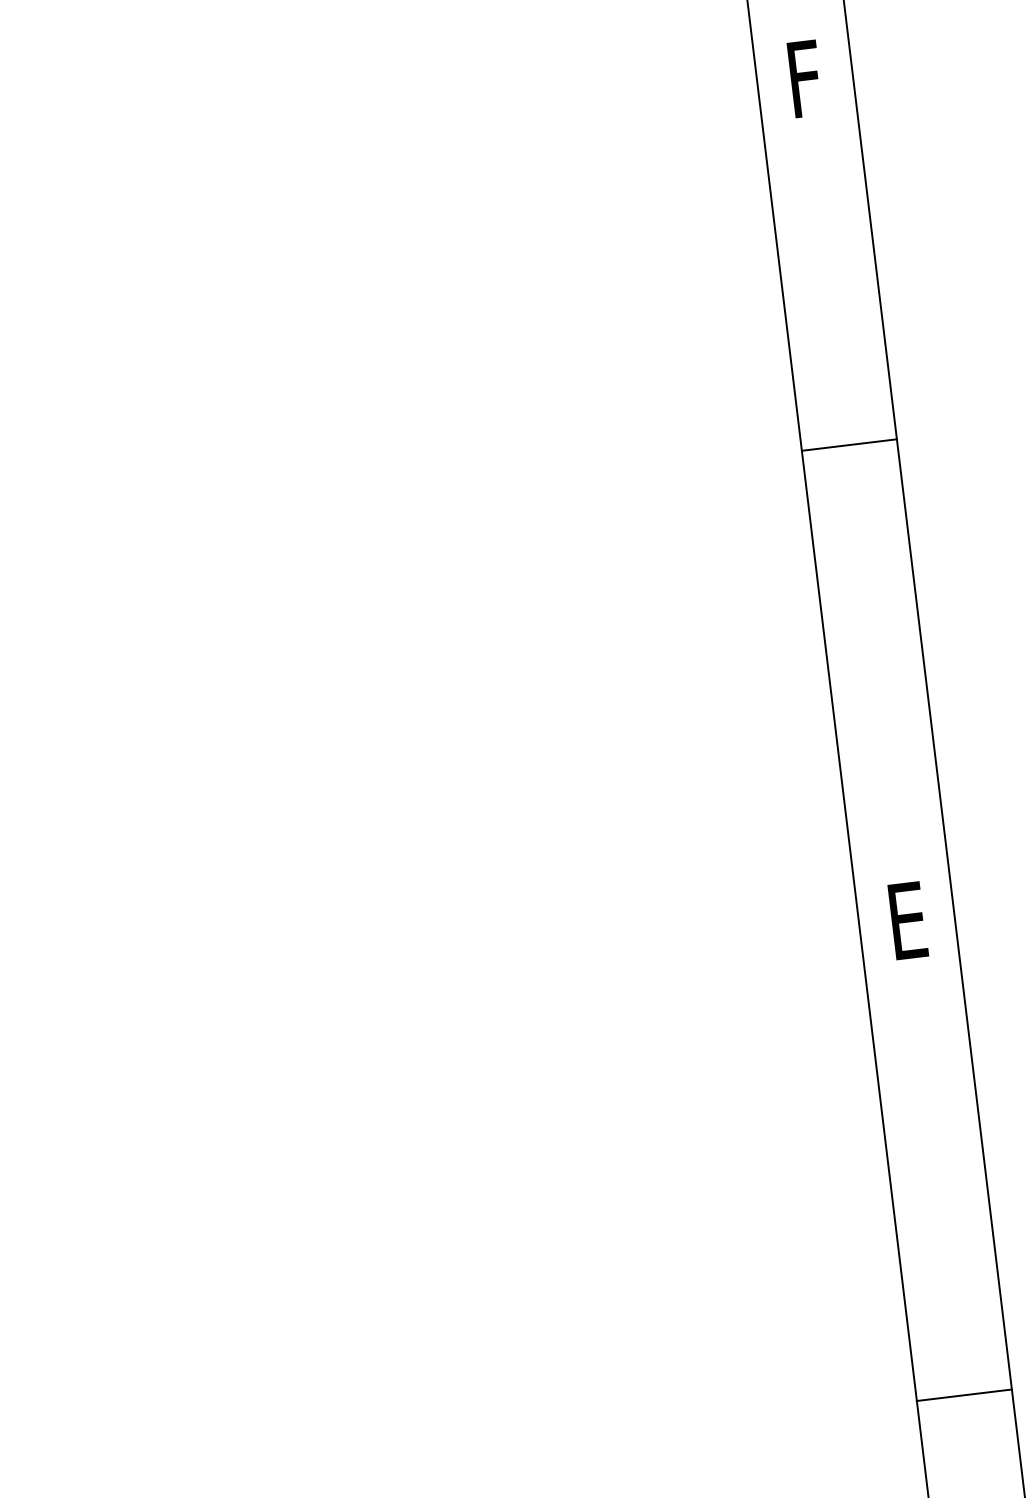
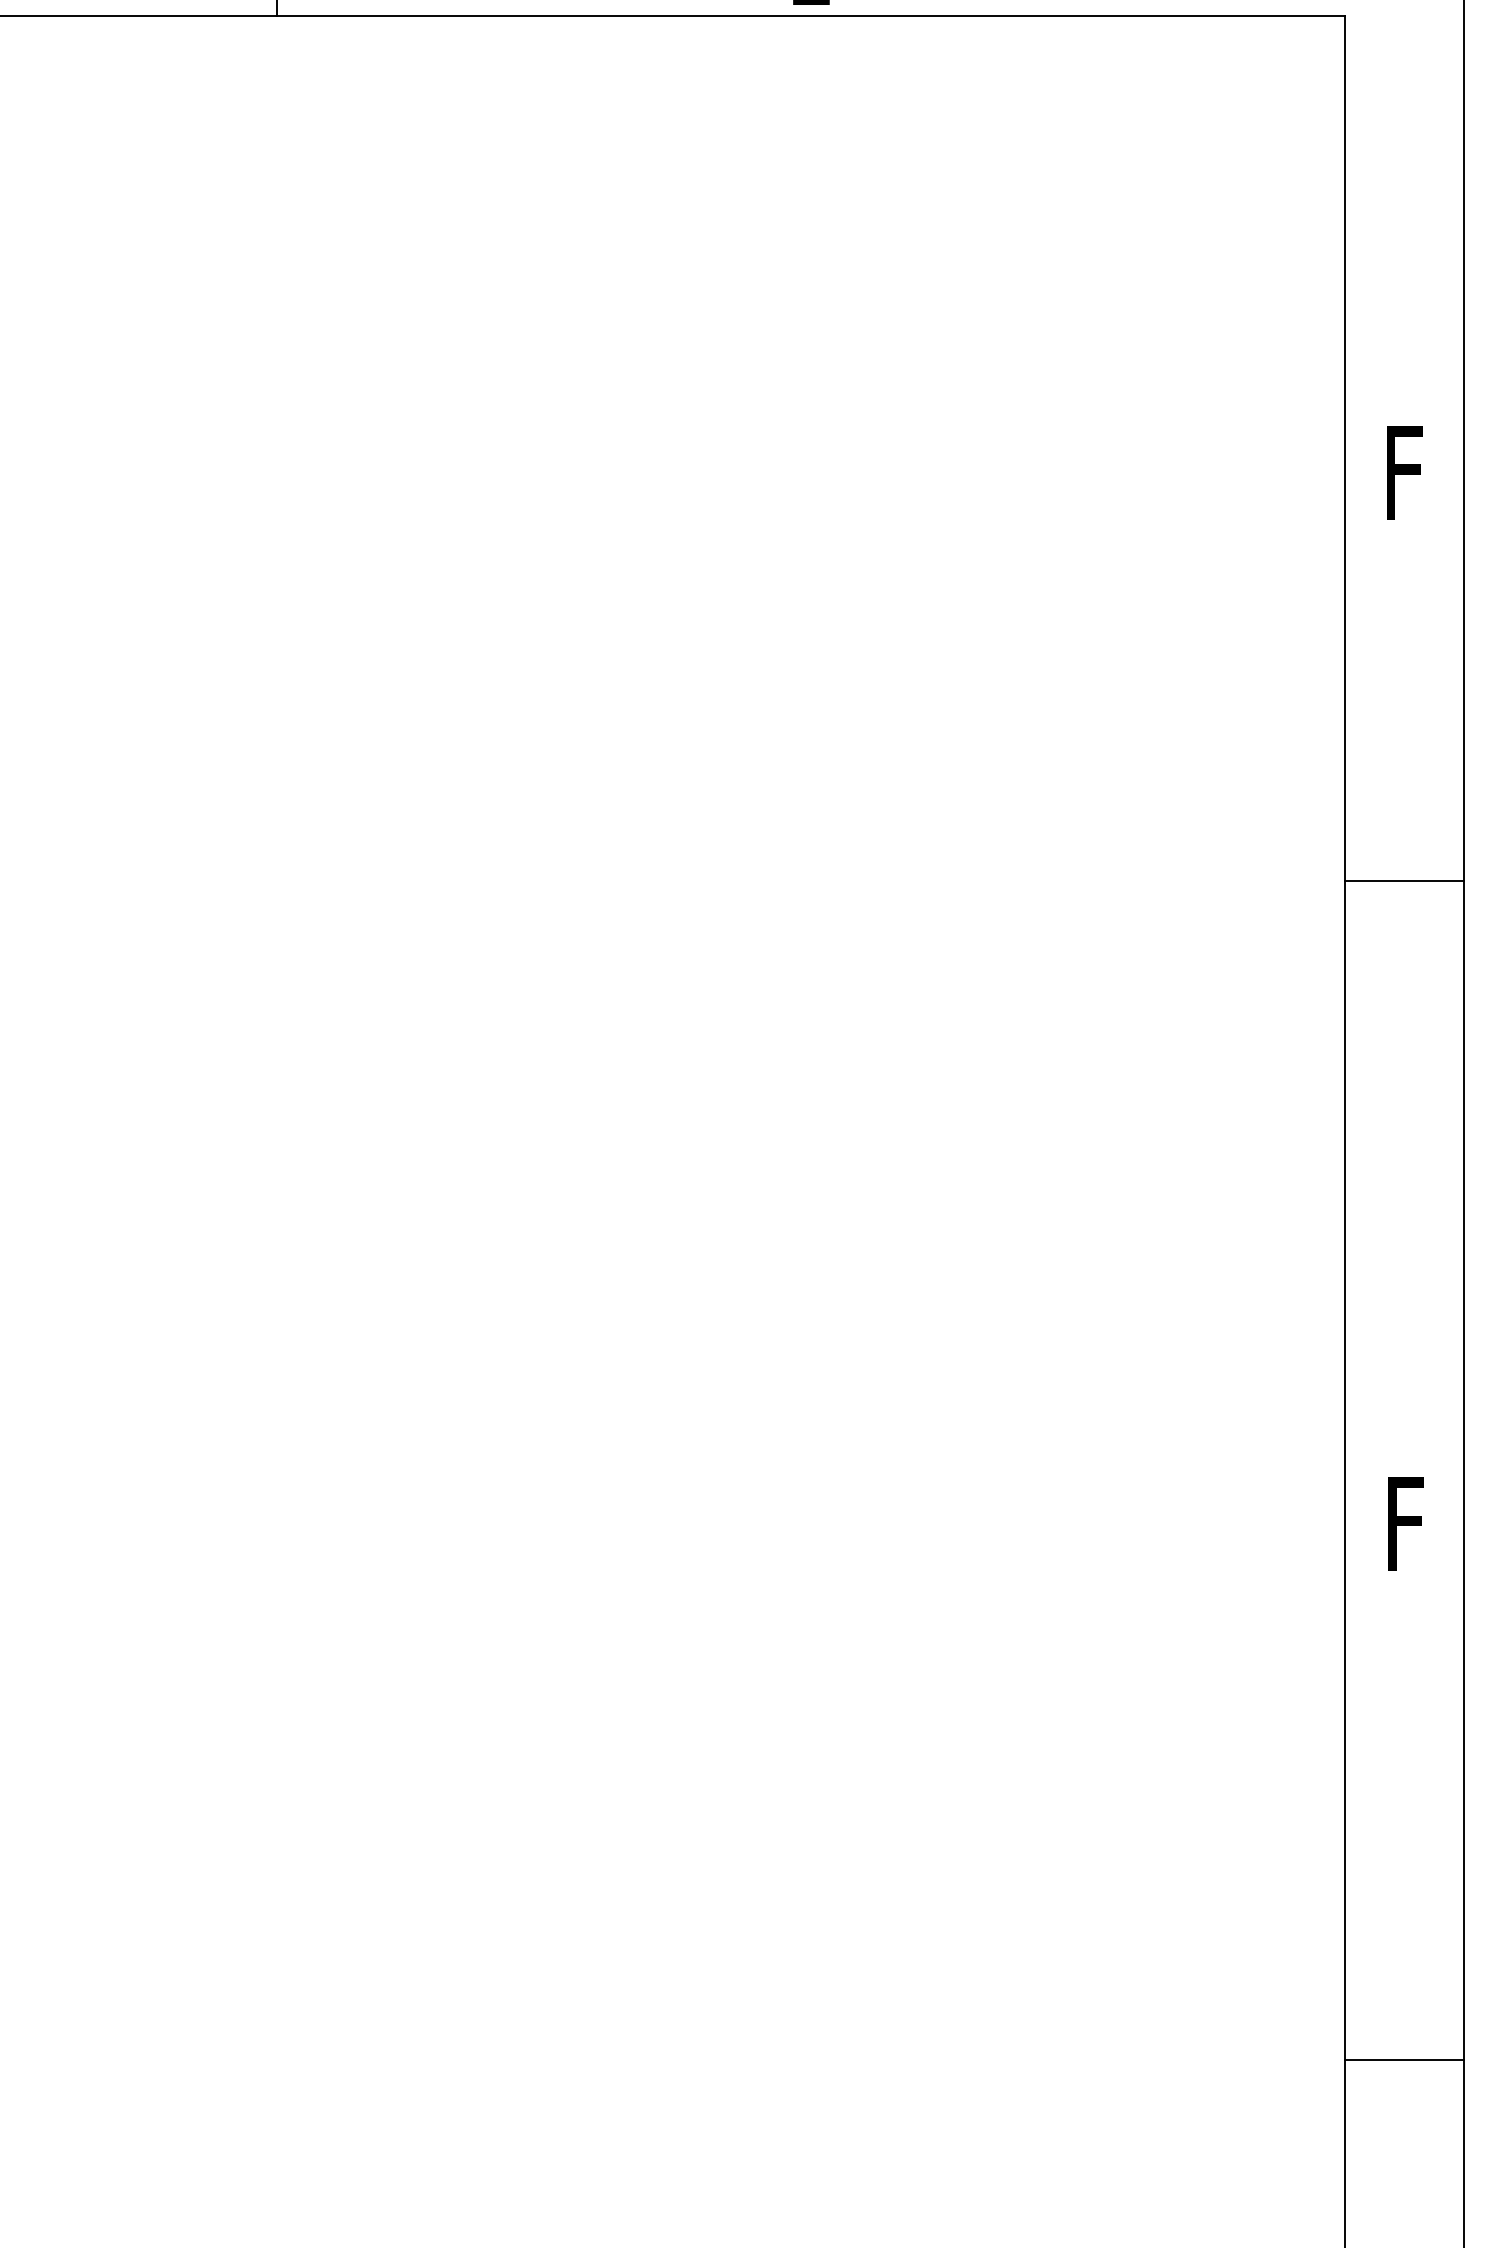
line: (848, 445) -> (1403, 881), moved
text: (907, 920) -> (1405, 1523), E -> F
line: (963, 1395) -> (1403, 2059), moved

